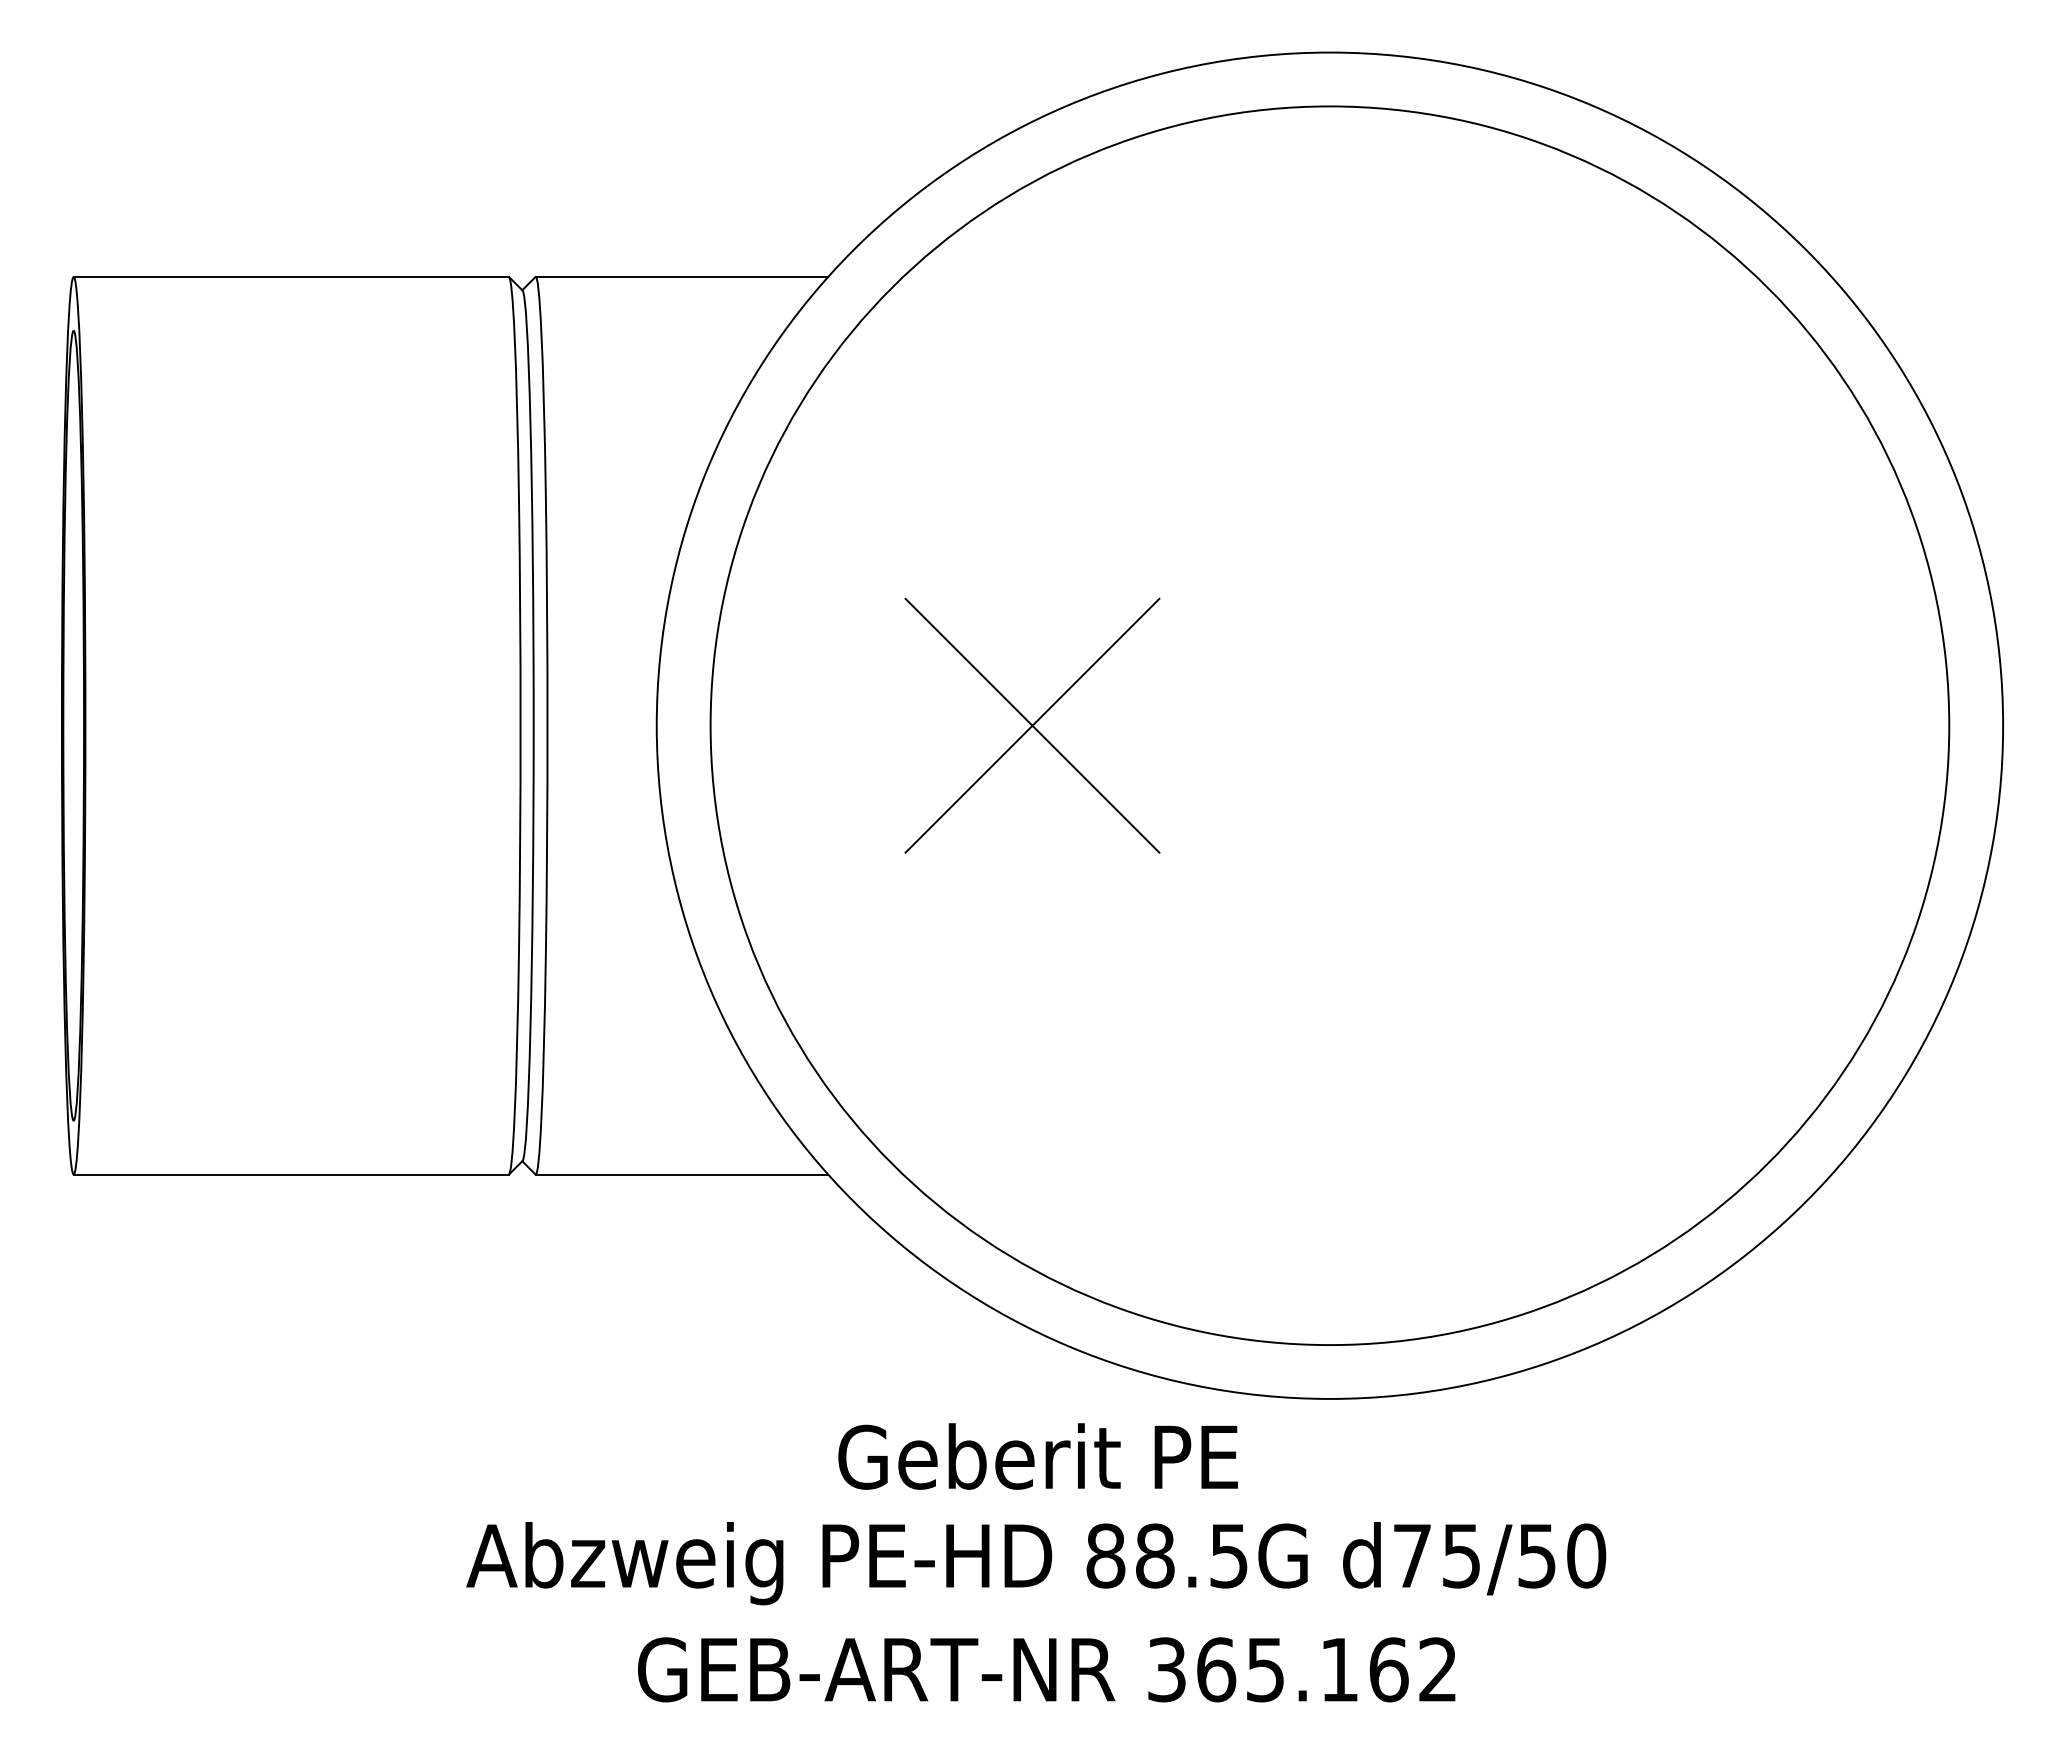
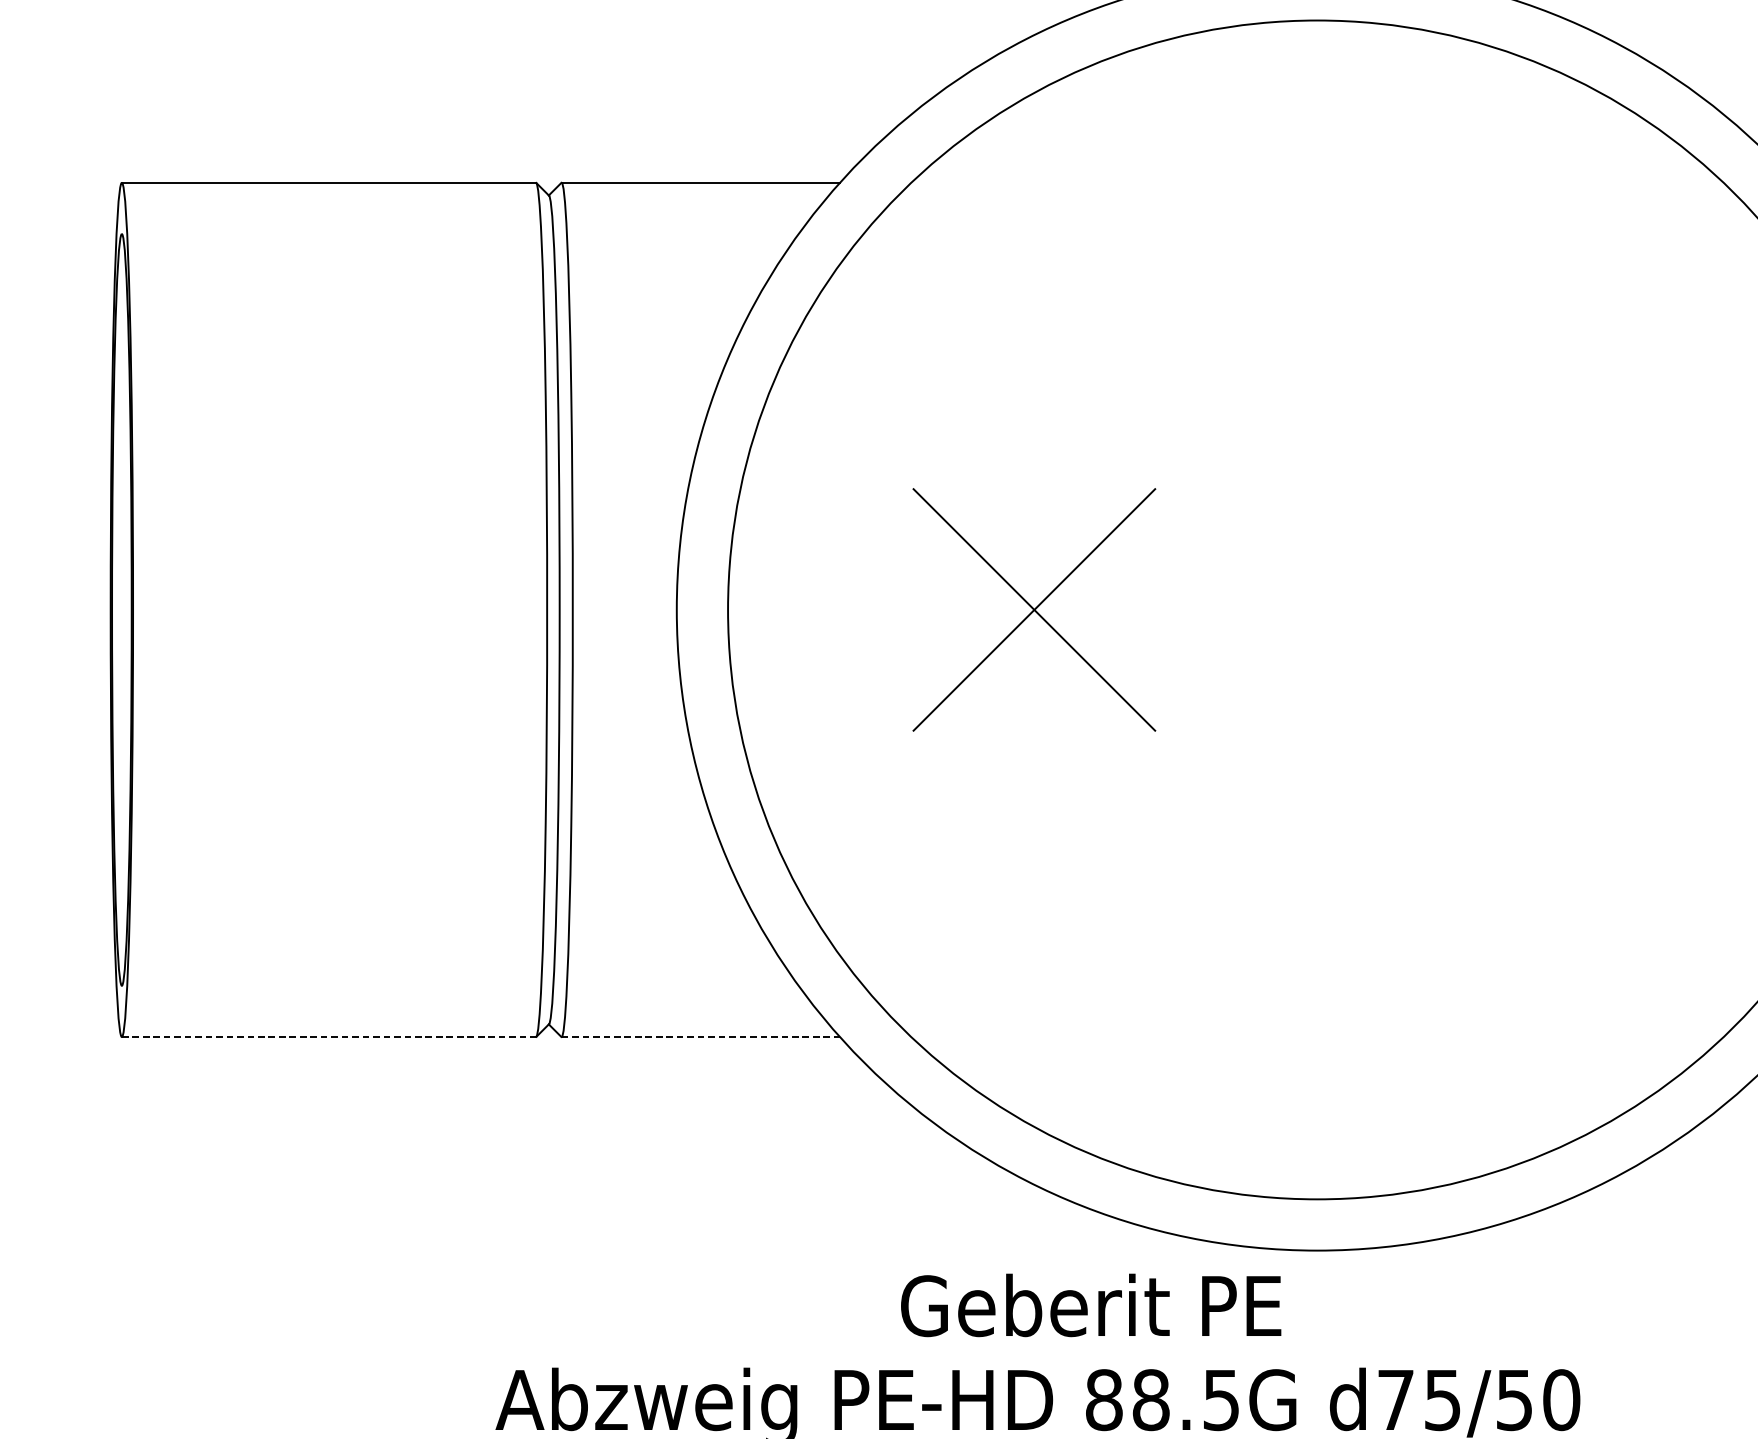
line: (291, 1174) -> (329, 1037), solid -> dashed
line: (682, 1174) -> (701, 1037), solid -> dashed
text: (1037, 1456) -> (1090, 1305), moved

